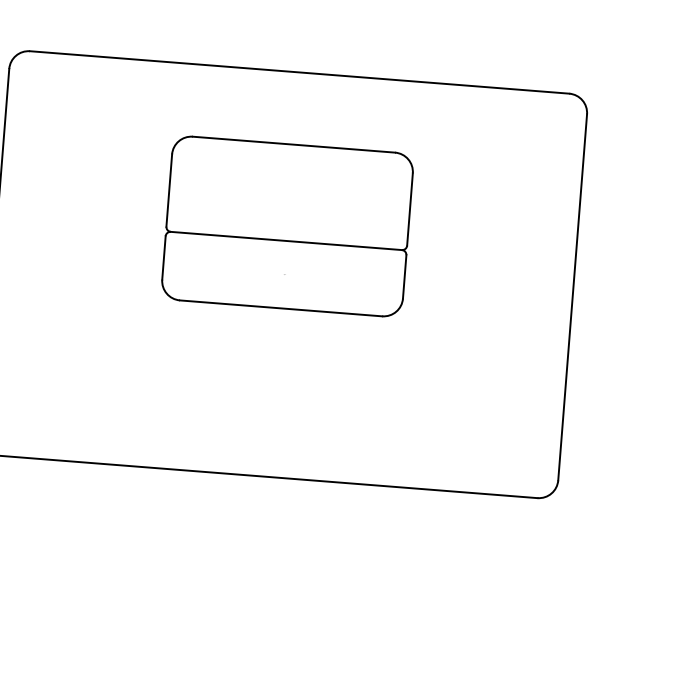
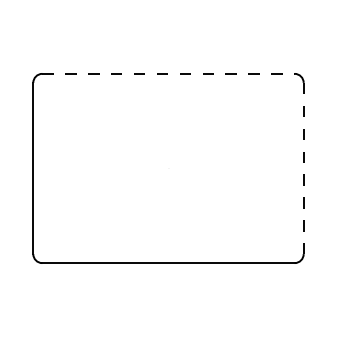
line: (299, 71) -> (168, 73), solid -> dashed
part: (287, 225) -> (168, 145), removed
line: (572, 297) -> (303, 168), solid -> dashed

